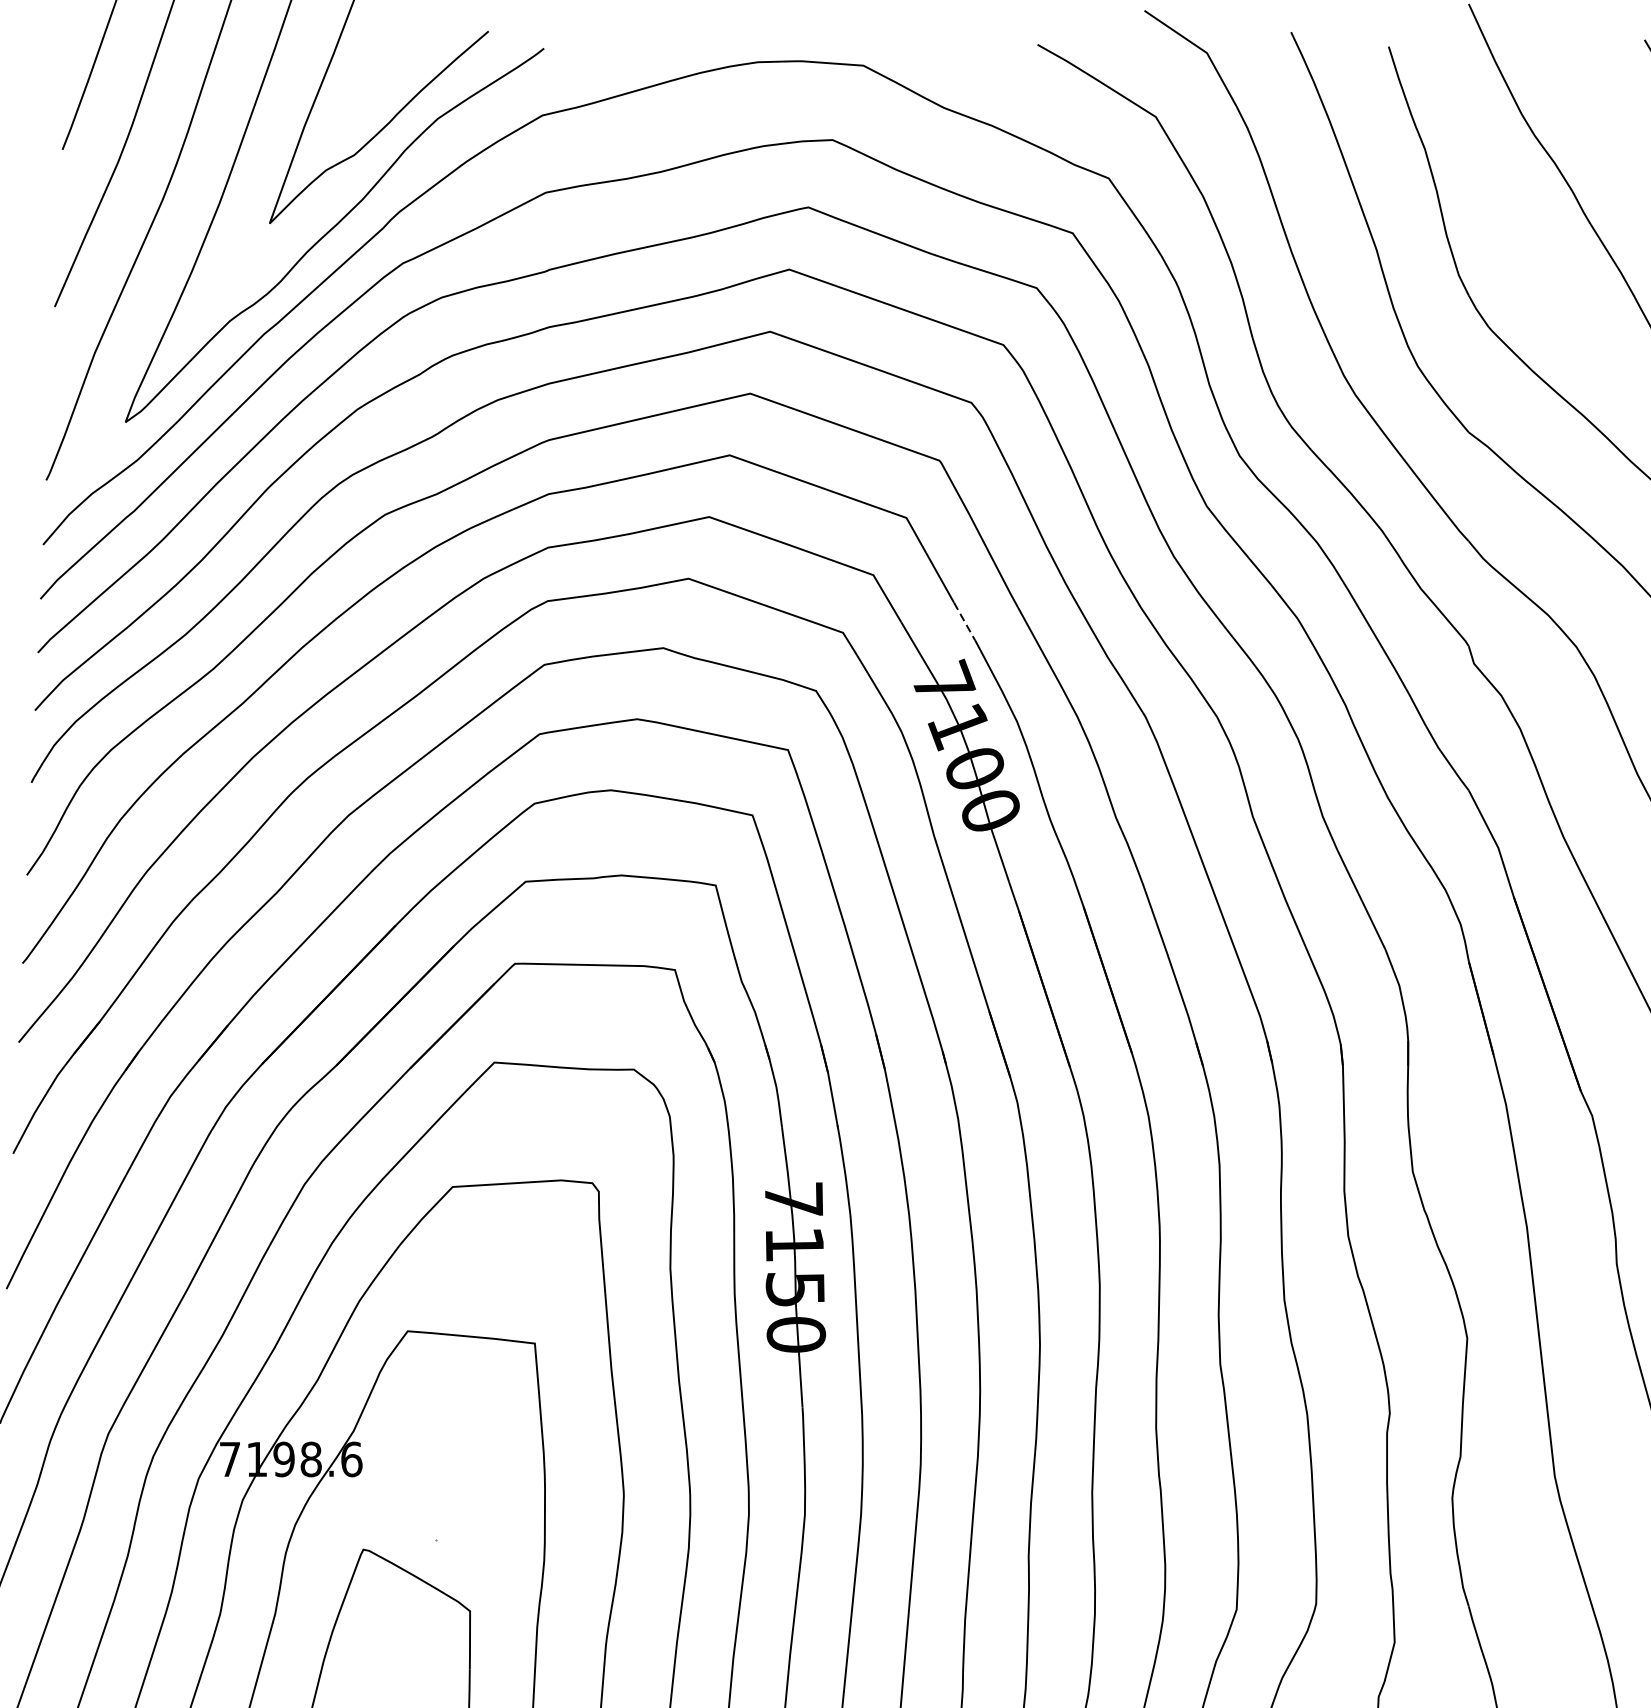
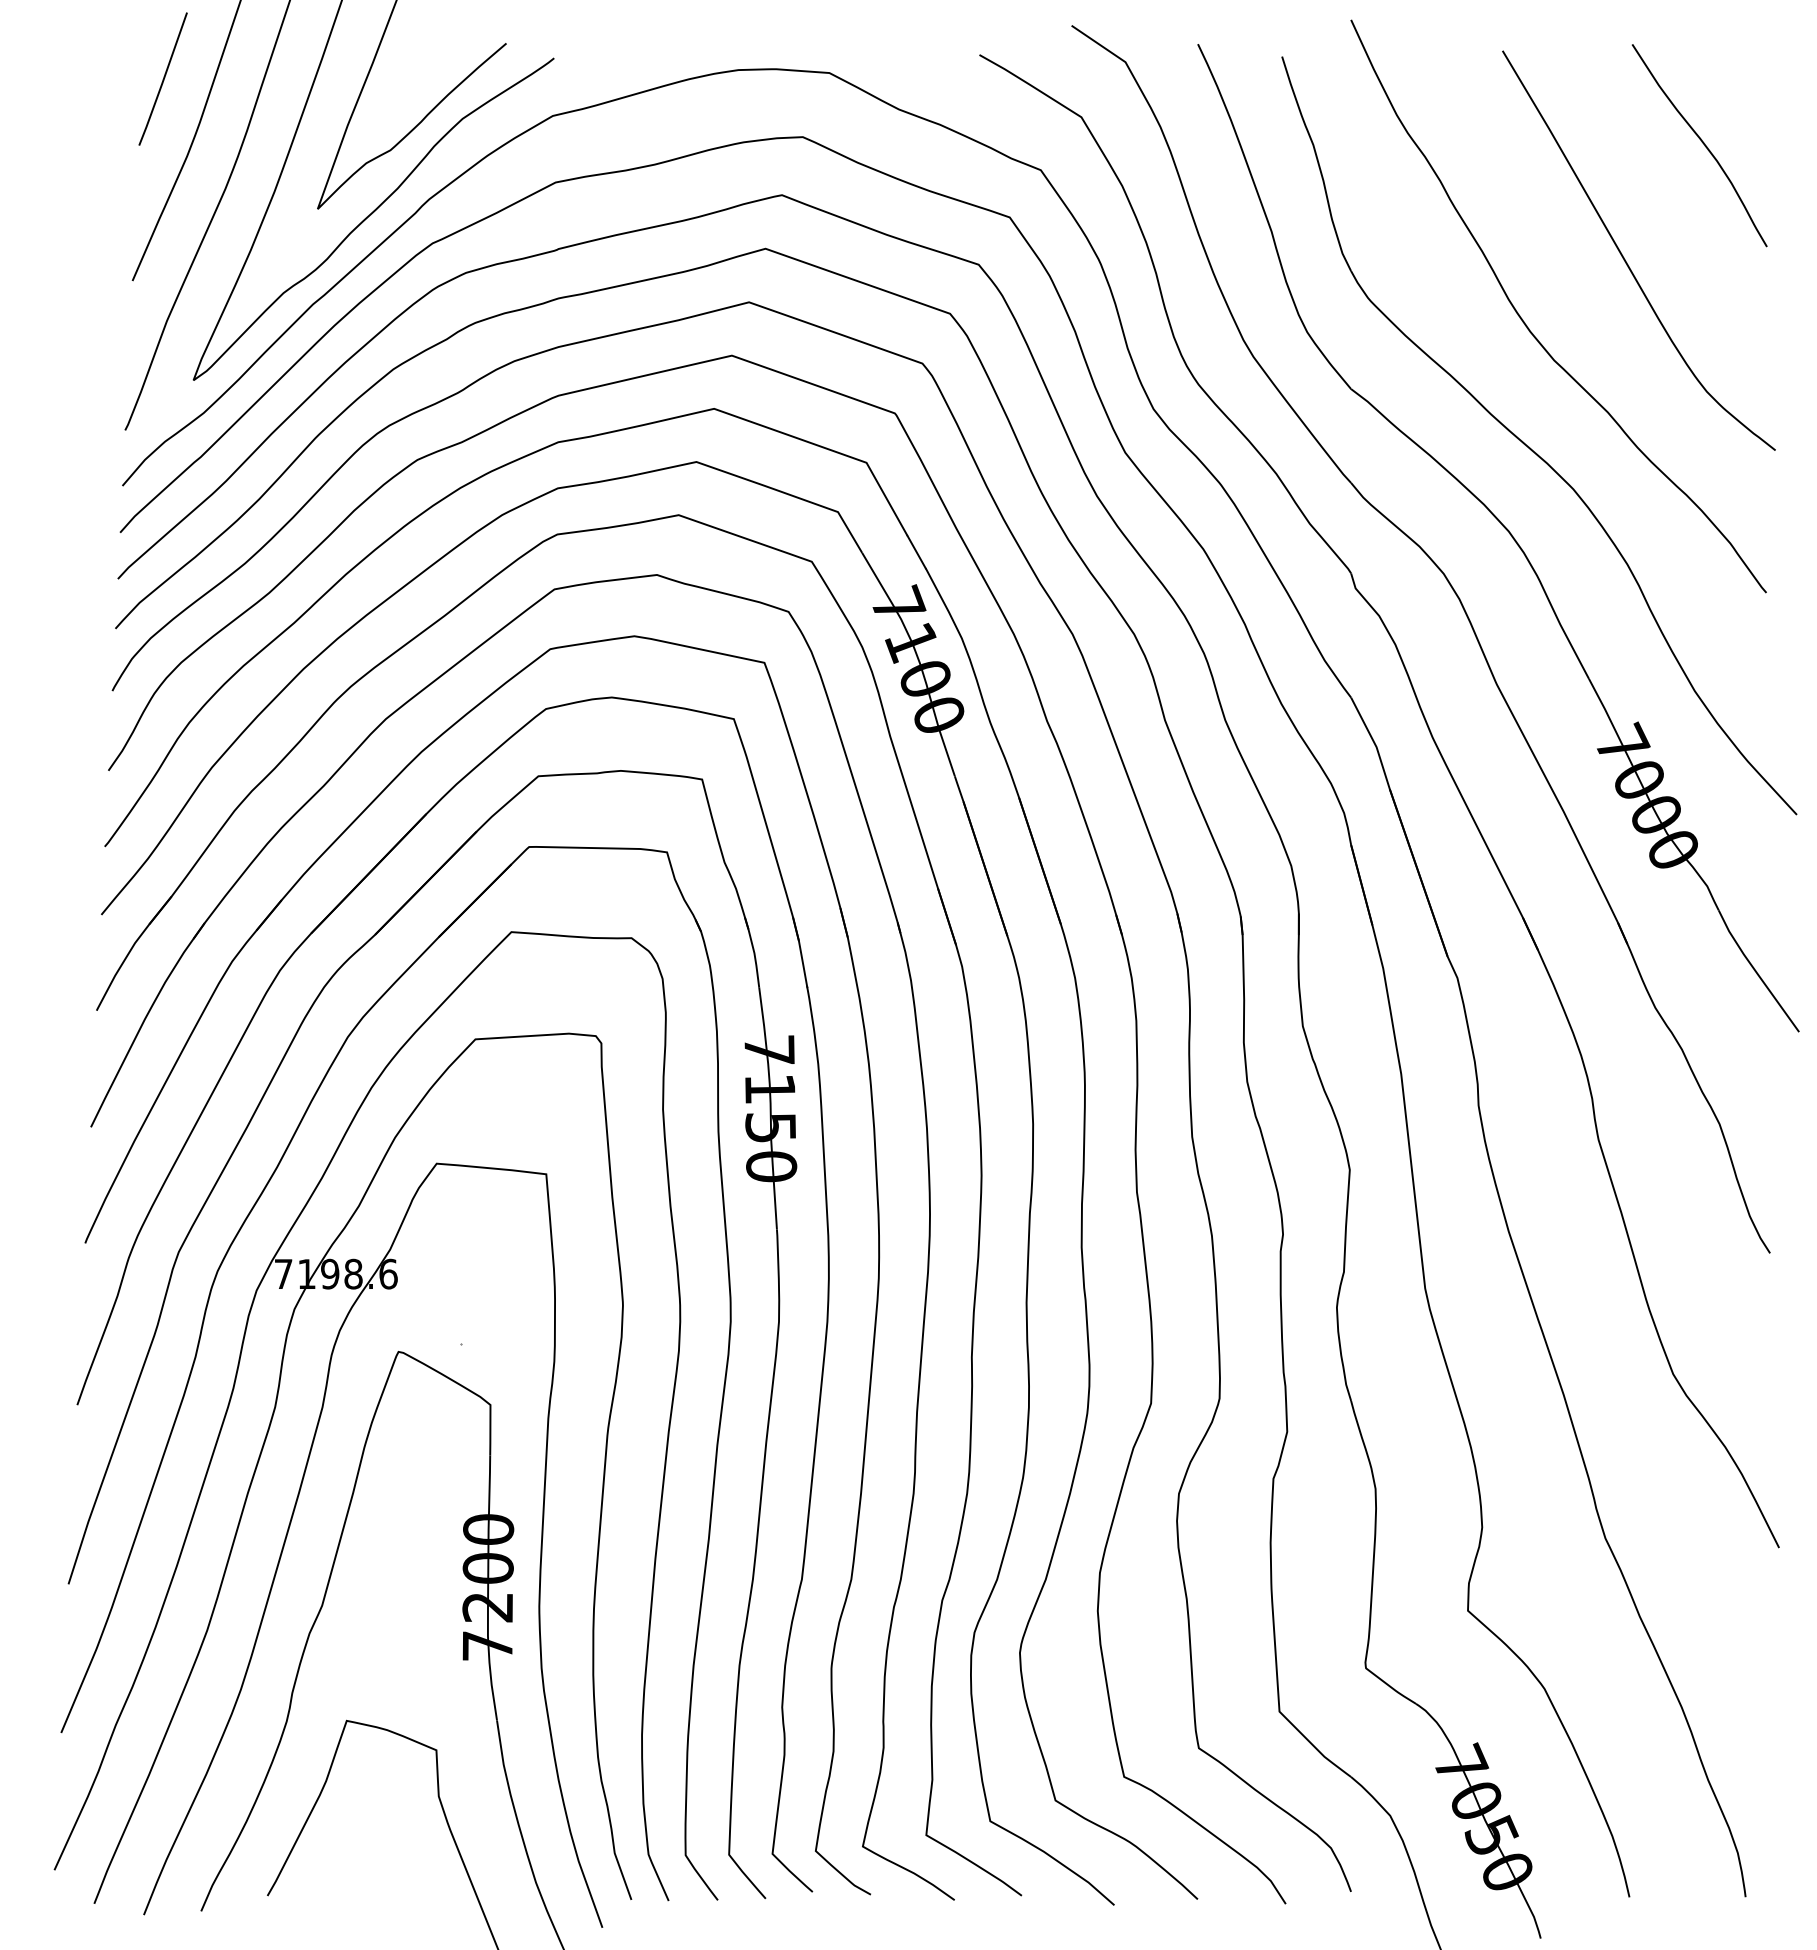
line: (964, 622) -> (916, 552), dashed -> solid

